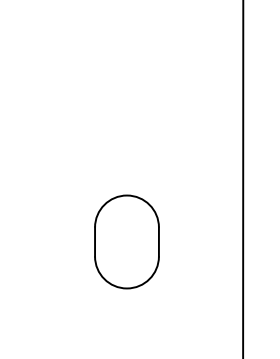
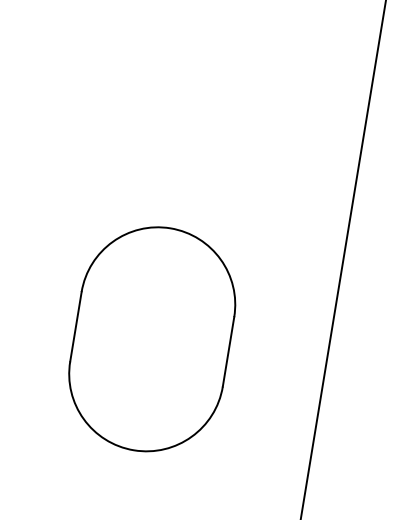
part: (126, 241) -> (151, 338), size x1.6

